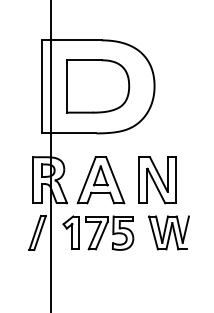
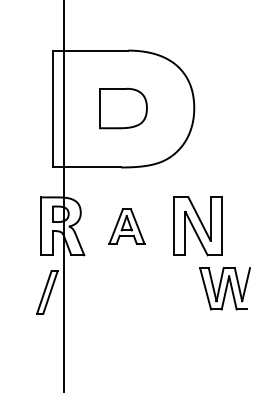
part: (98, 86) -> (123, 108), size x0.6
part: (100, 180) -> (126, 226), size x0.6
part: (98, 232) -> (123, 291), removed
part: (168, 232) -> (224, 288), moved

